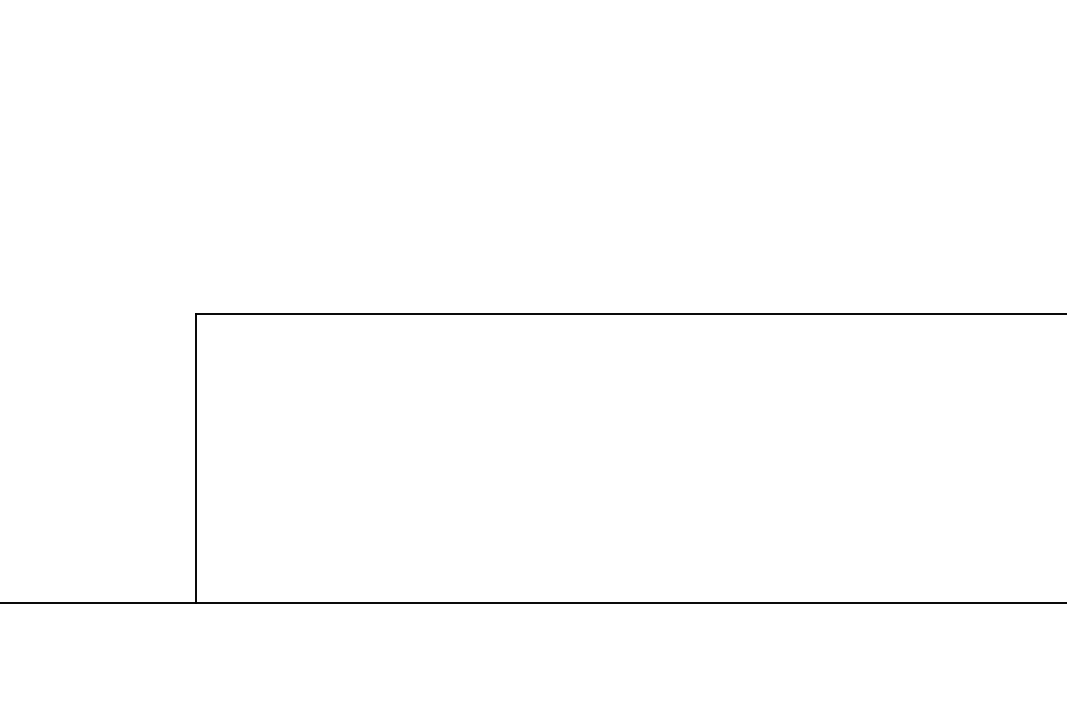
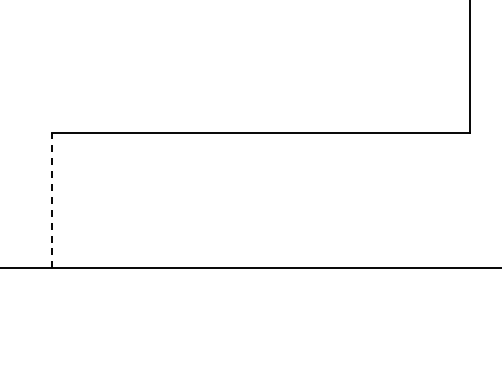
line: (196, 458) -> (52, 200), solid -> dashed

